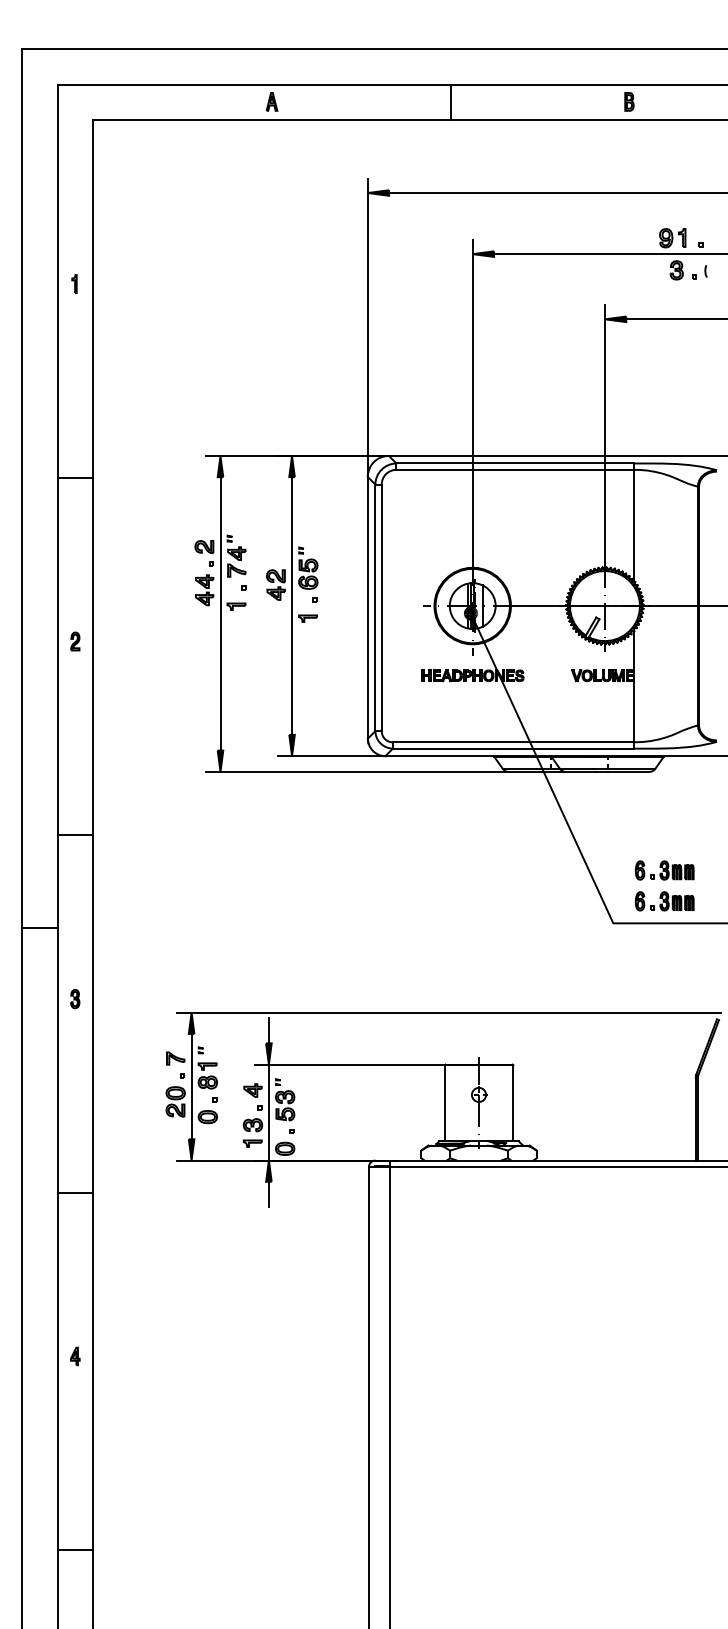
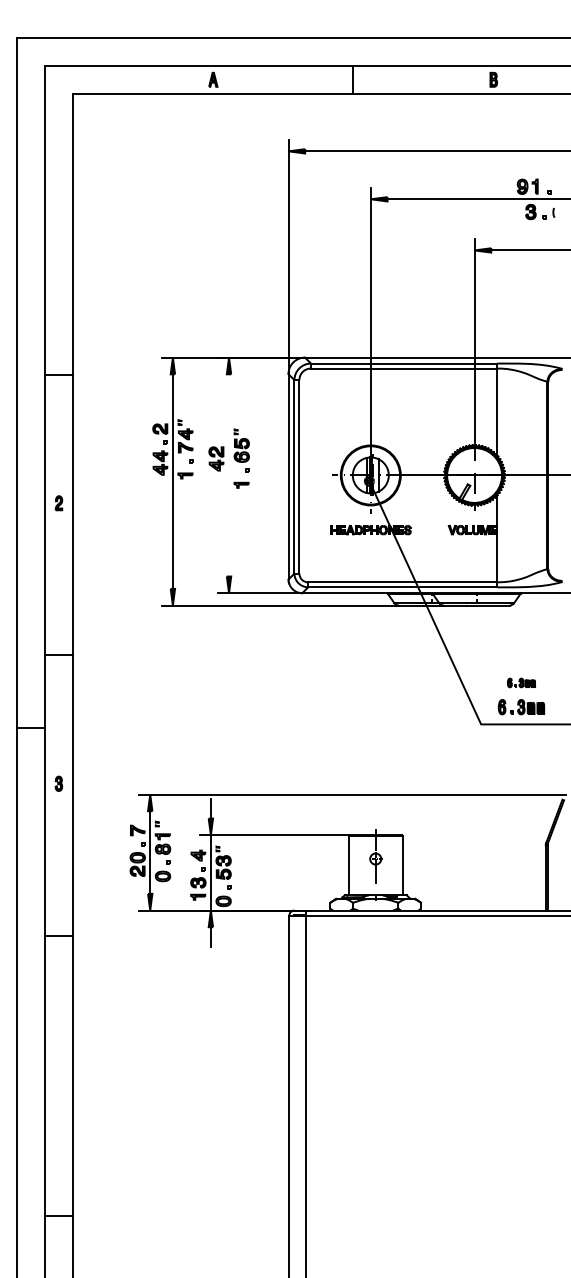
part: (73, 283) -> (57, 222), removed
line: (292, 606) -> (229, 475), removed
part: (664, 869) -> (521, 682), size x0.6
part: (74, 1355) -> (58, 1063), removed

